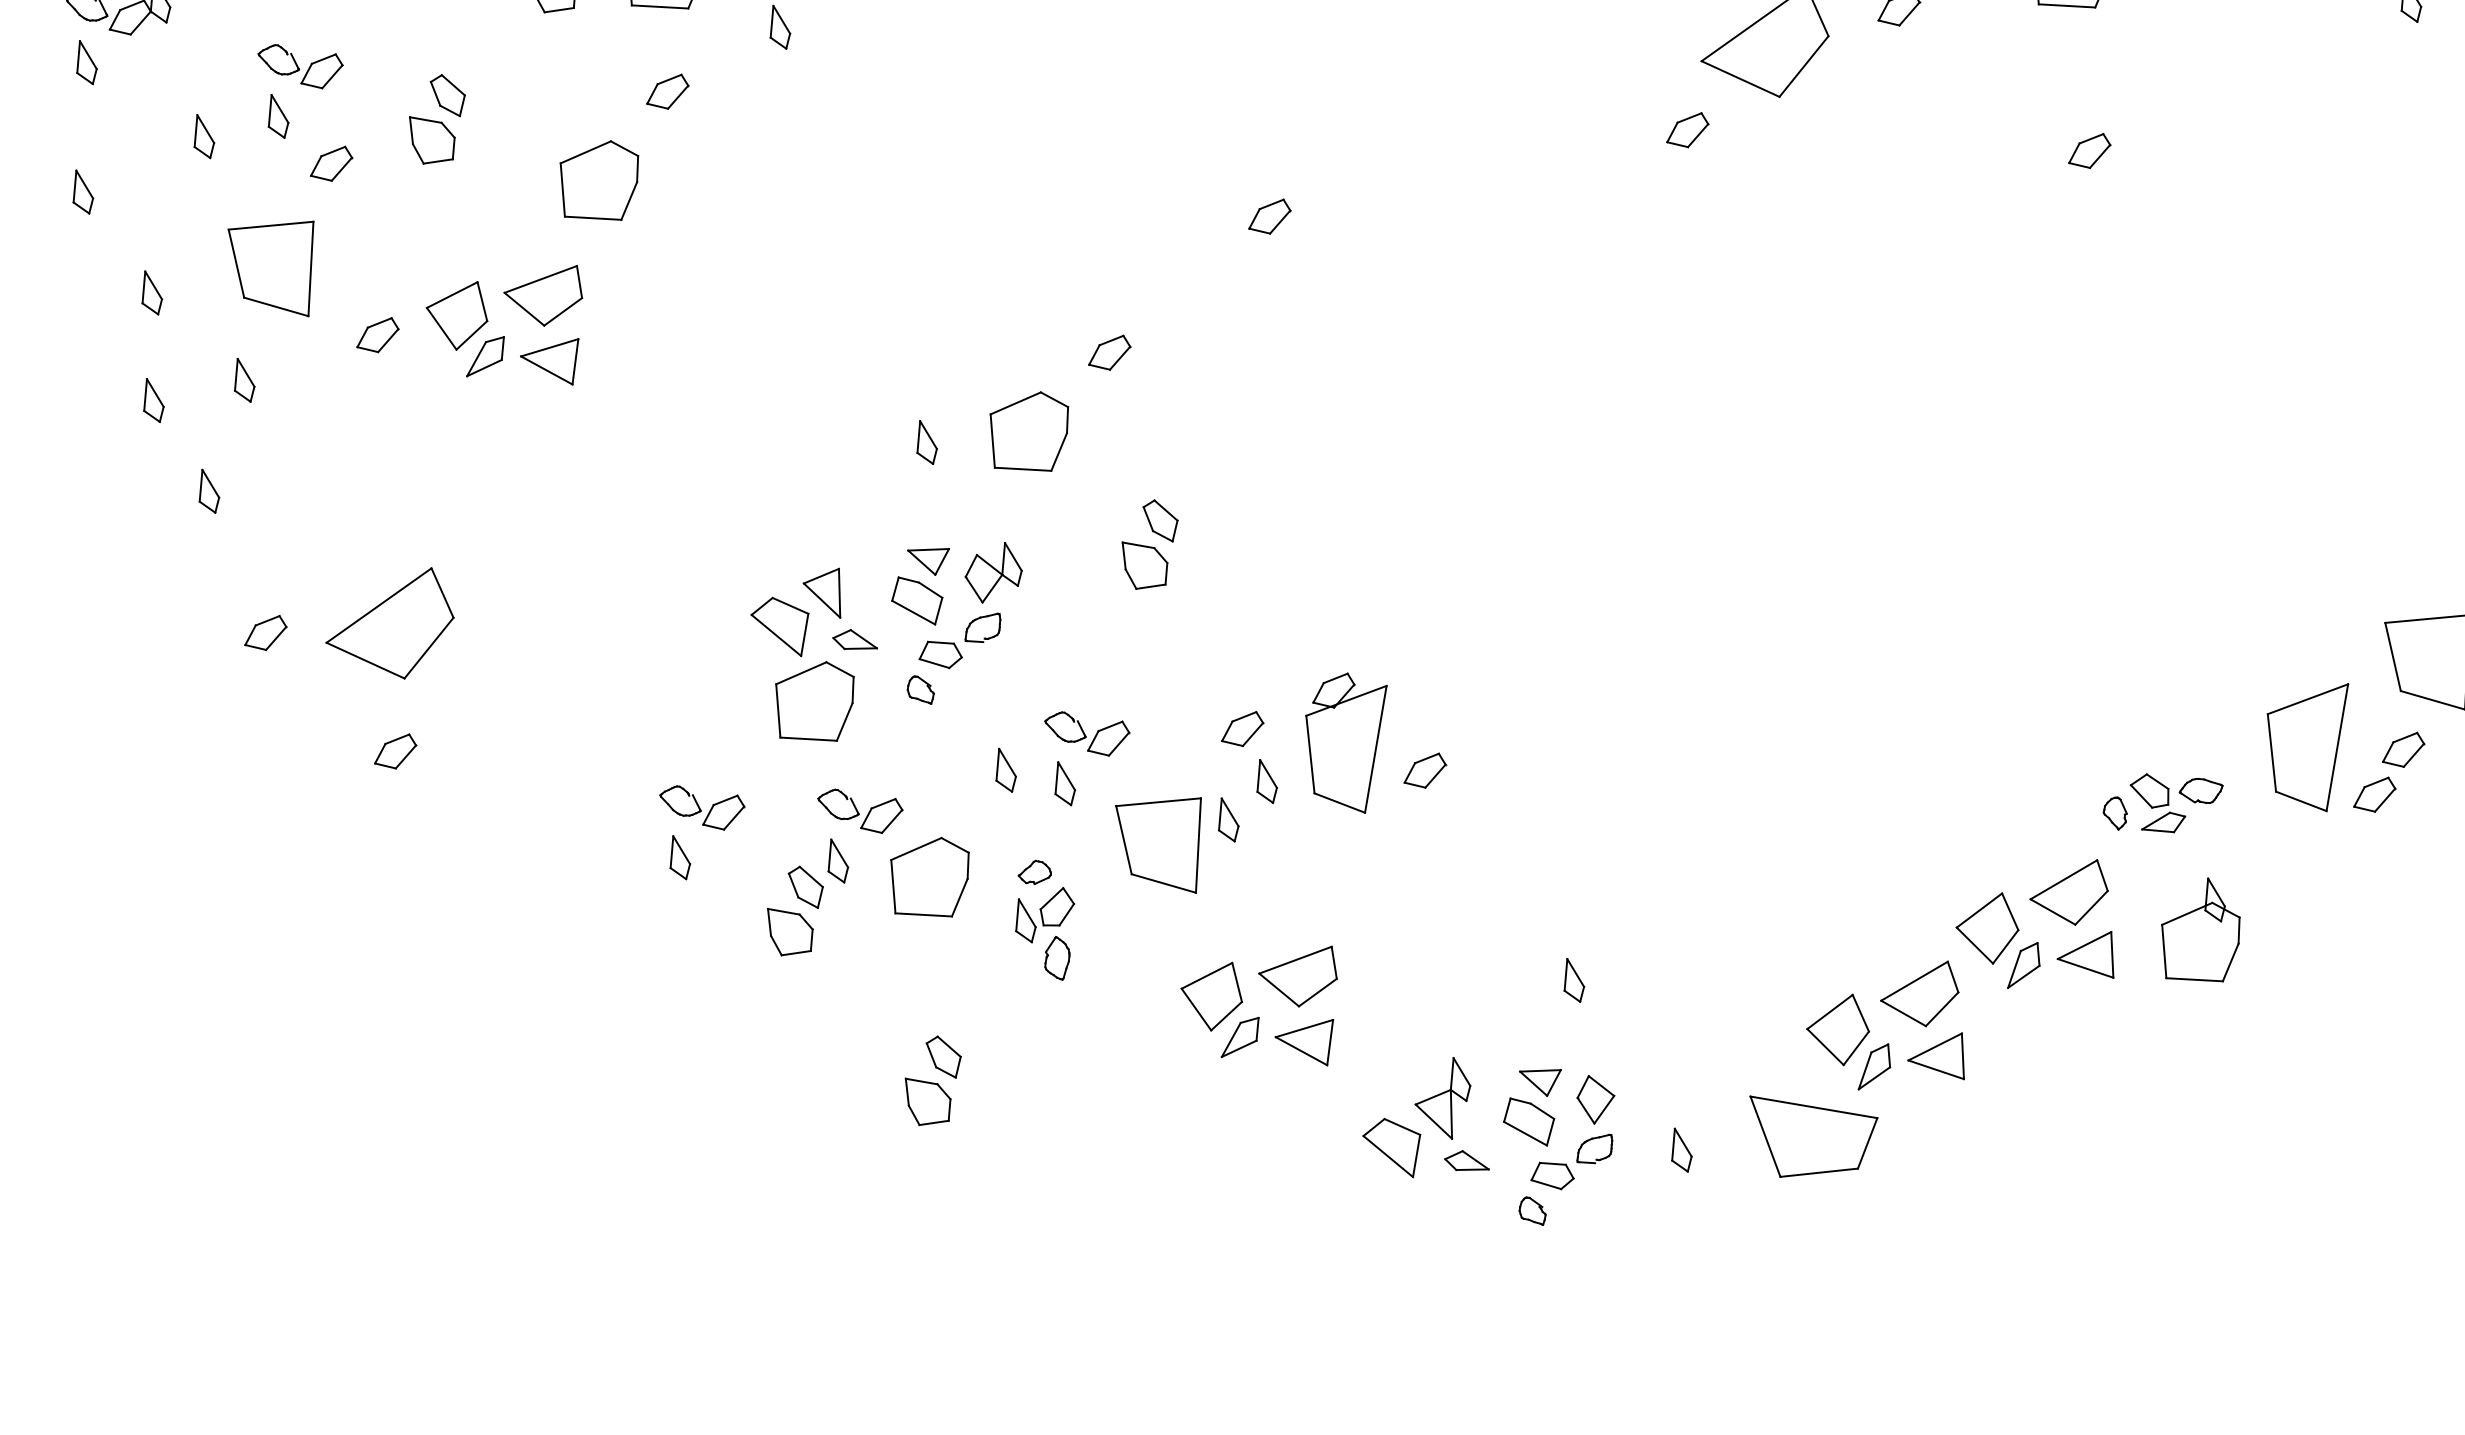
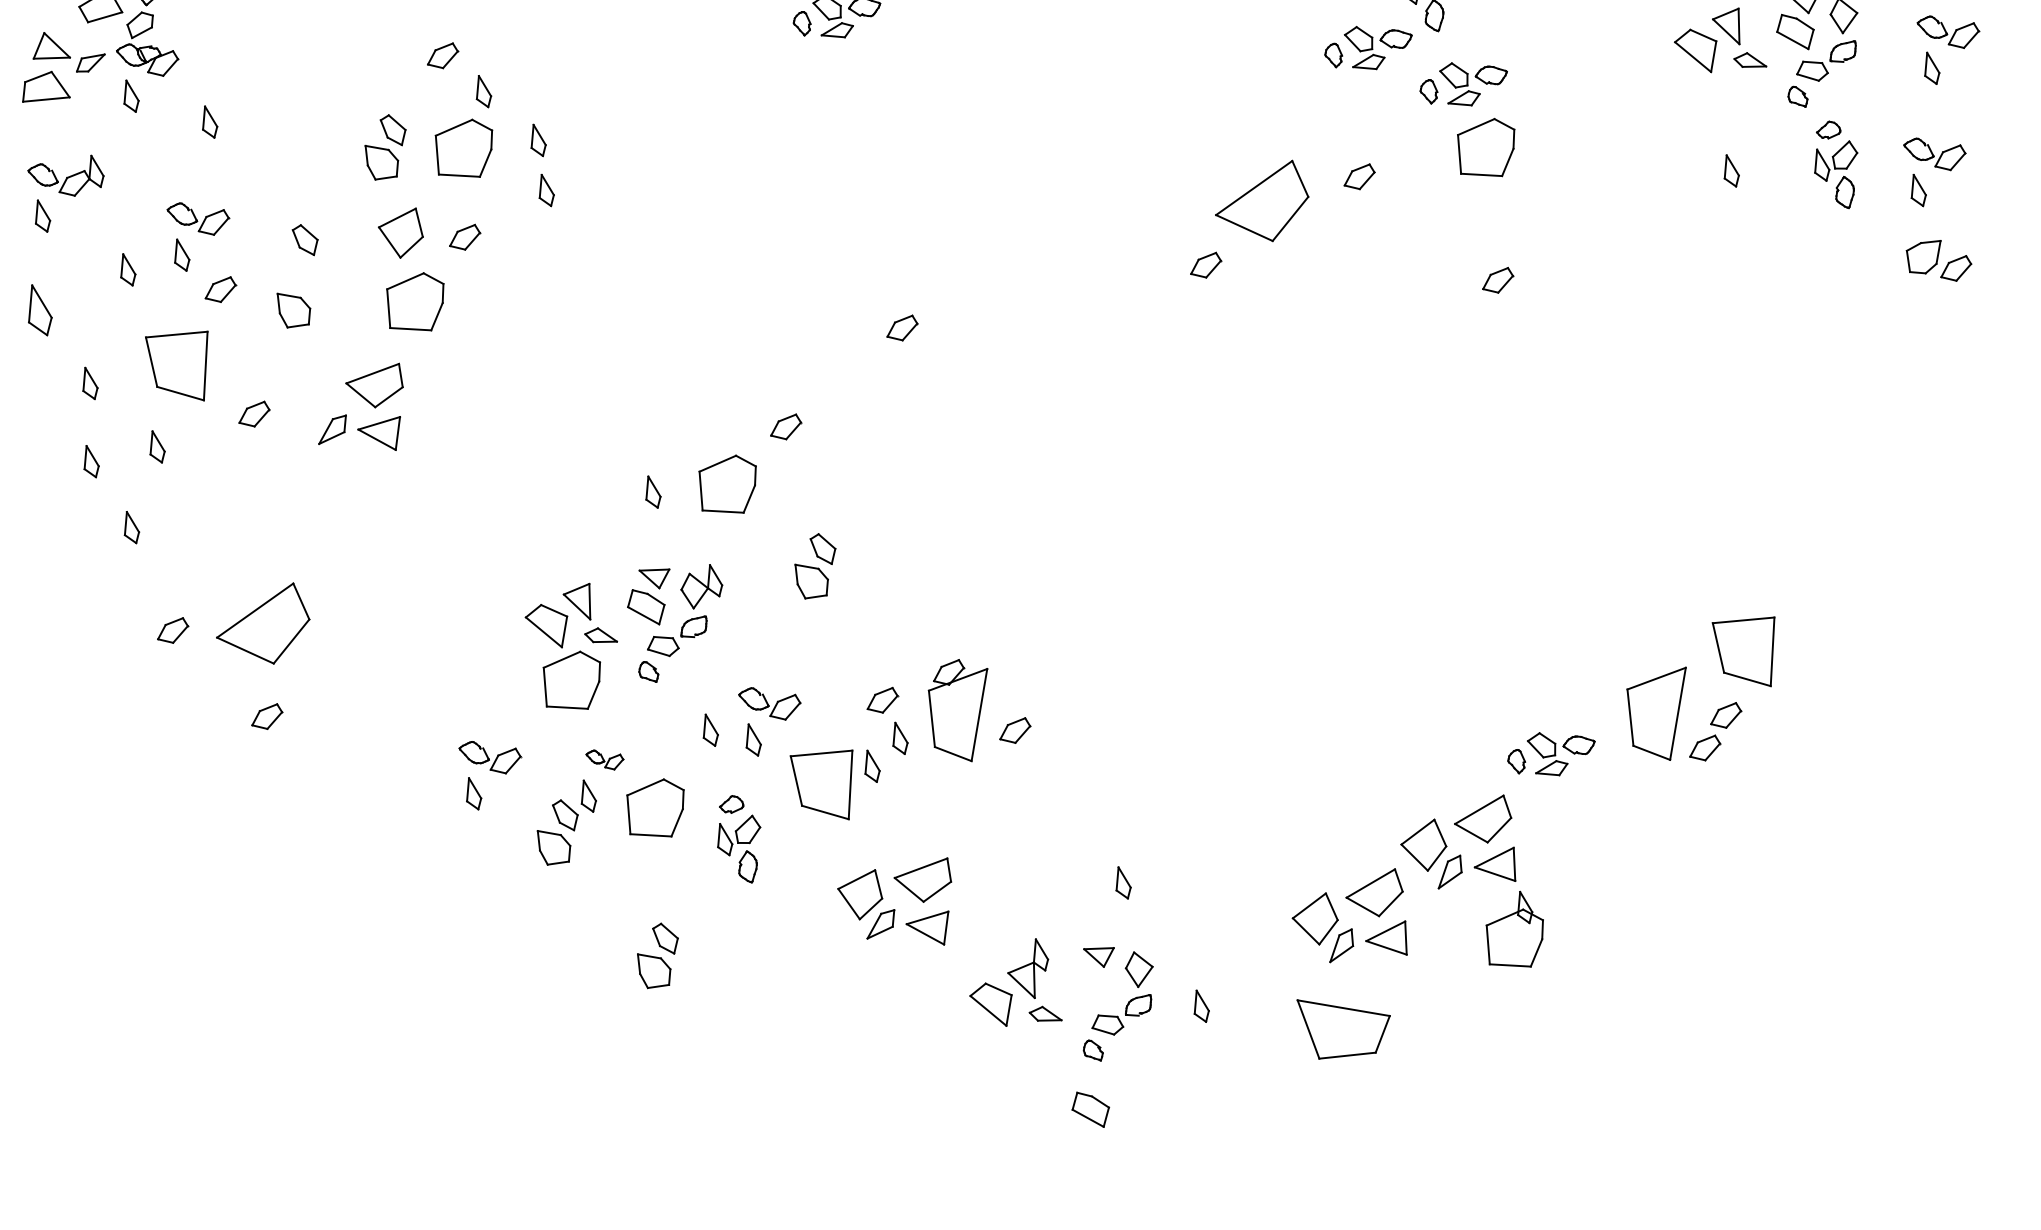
part: (431, 140) -> (293, 310), moved
part: (83, 191) -> (40, 309), size x1.6
part: (456, 315) -> (400, 232), moved
part: (859, 810) -> (604, 759), size x0.6
part: (2200, 928) -> (1514, 928), moved
part: (1528, 1121) -> (1090, 1109), moved
part: (1813, 1136) -> (1343, 1029), moved

